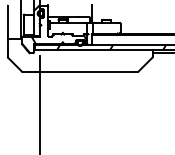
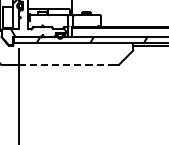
line: (86, 72) -> (66, 65), solid -> dashed

